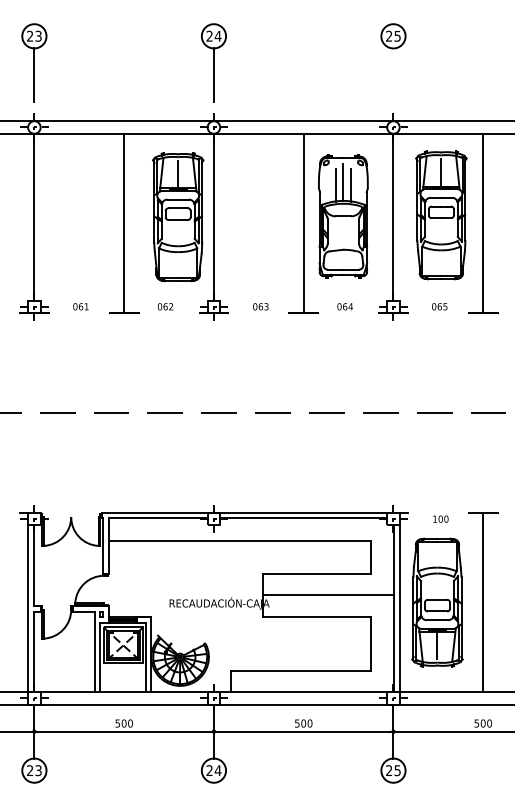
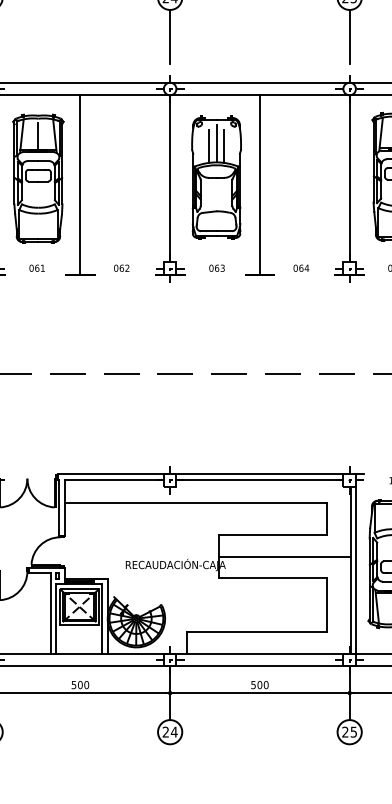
line: (393, 75) -> (349, 37), added
part: (343, 216) -> (216, 178), moved
part: (178, 217) -> (38, 179), moved

